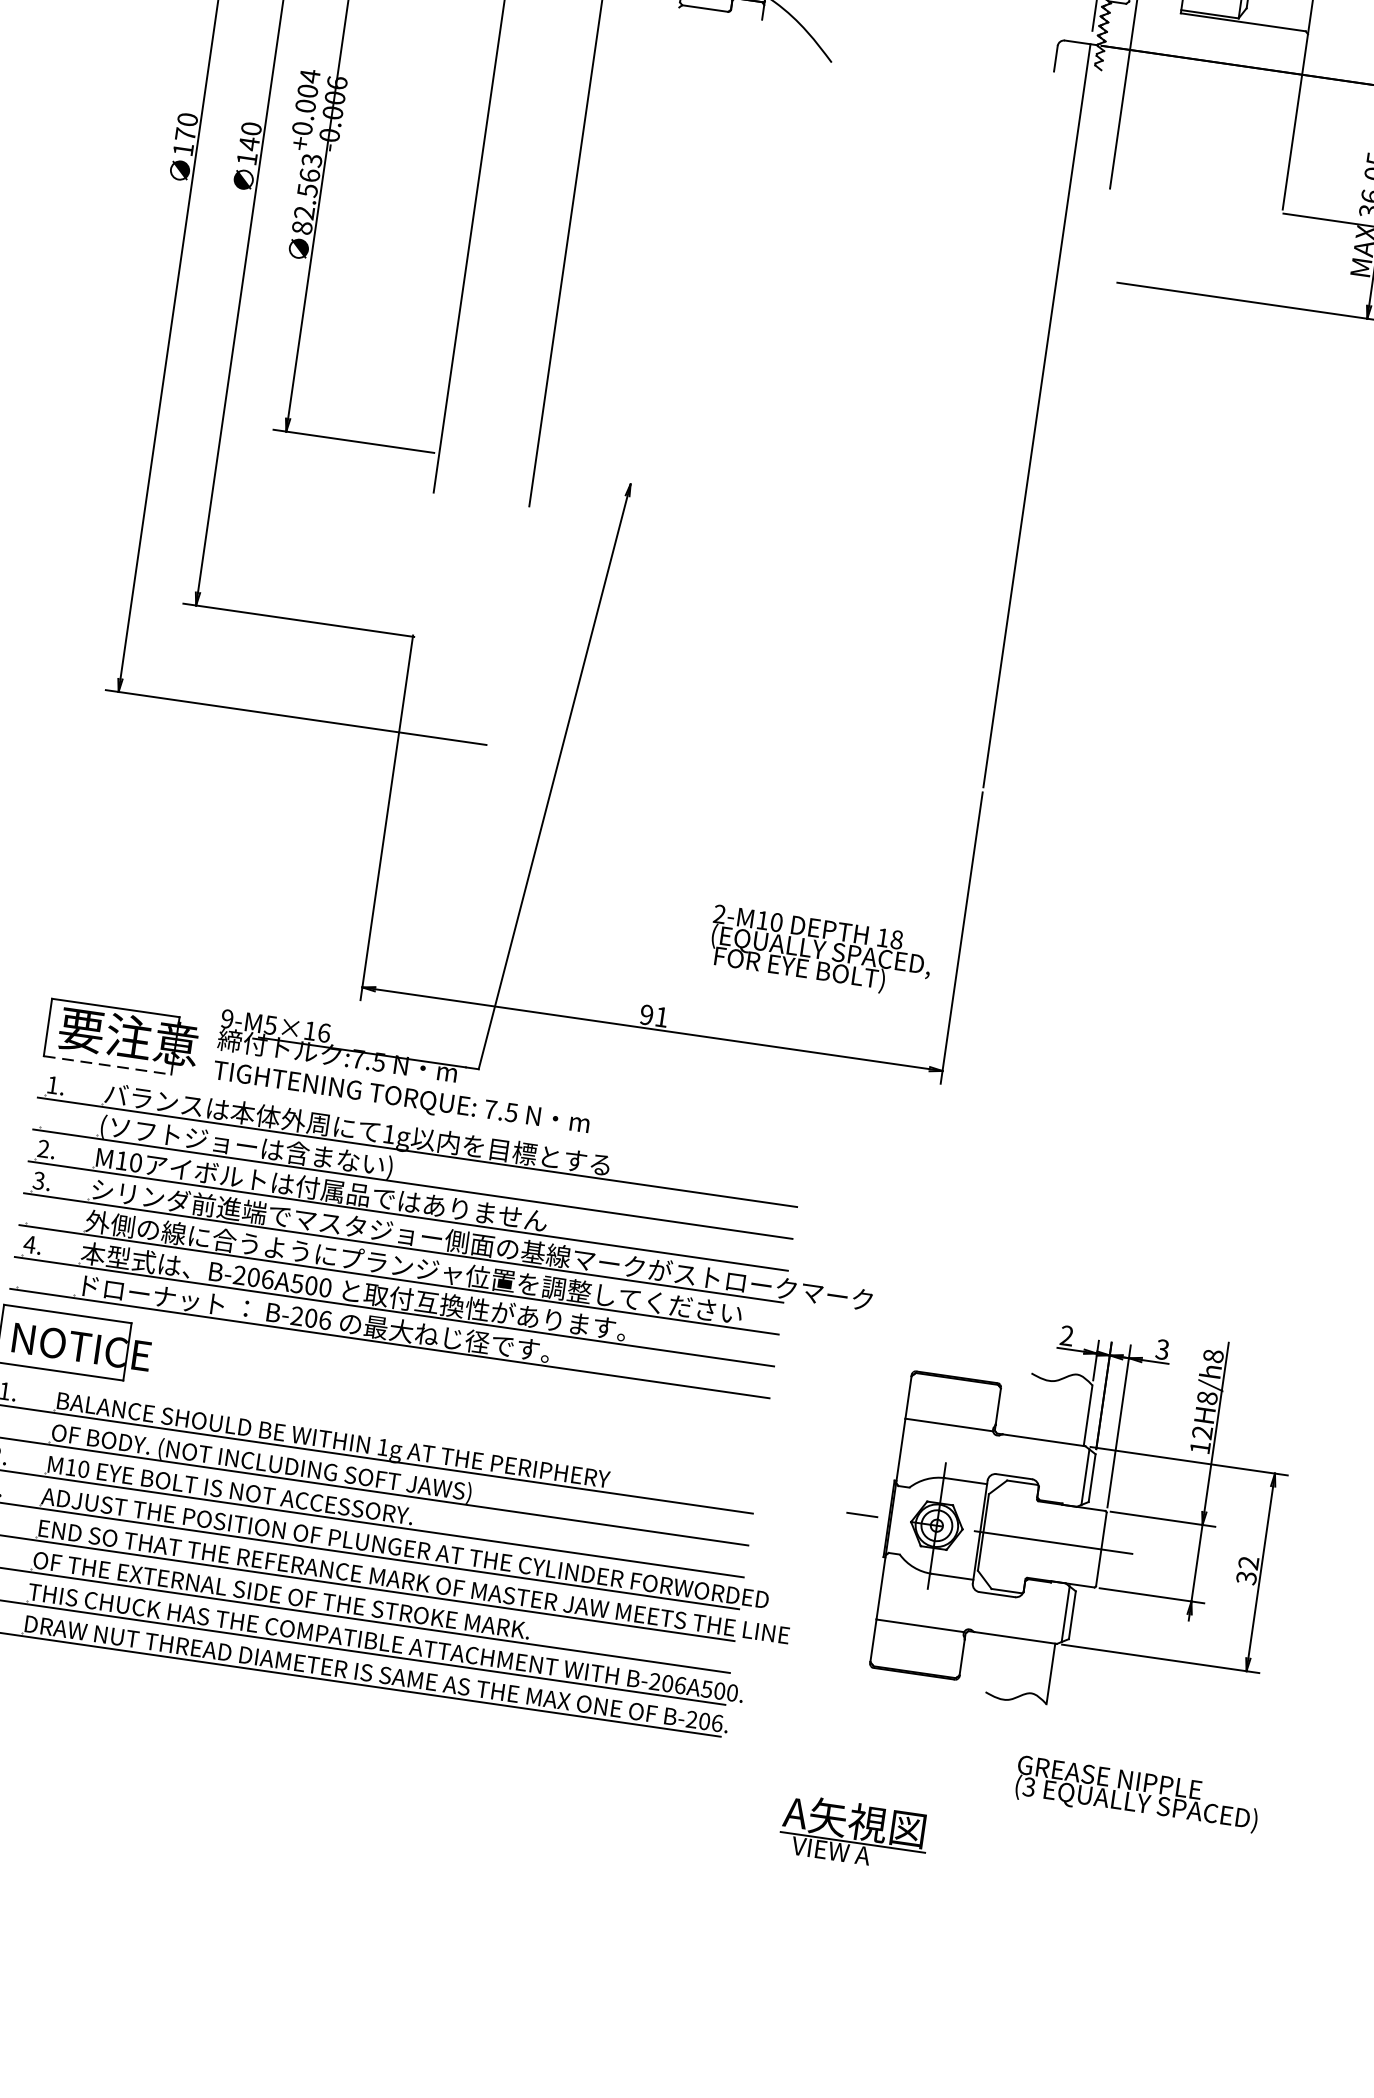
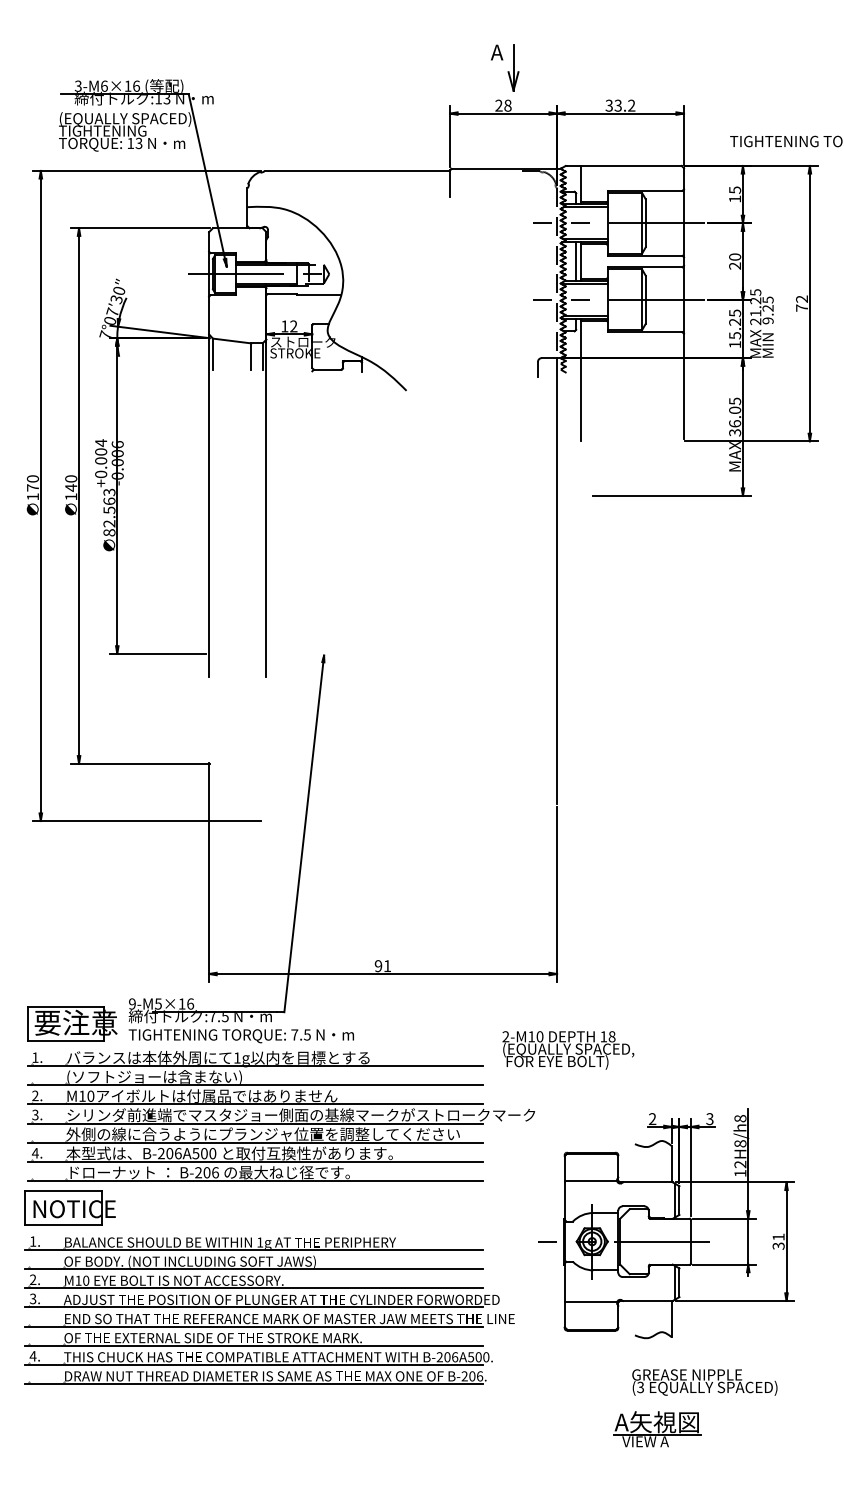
text: (820, 952) -> (568, 1050), moved
line: (108, 1065) -> (66, 1041), dashed -> solid
text: (1248, 1561) -> (778, 1236), 32 -> 31
text: (1136, 1794) -> (704, 1382), moved
part: (853, 1833) -> (657, 1429), moved

